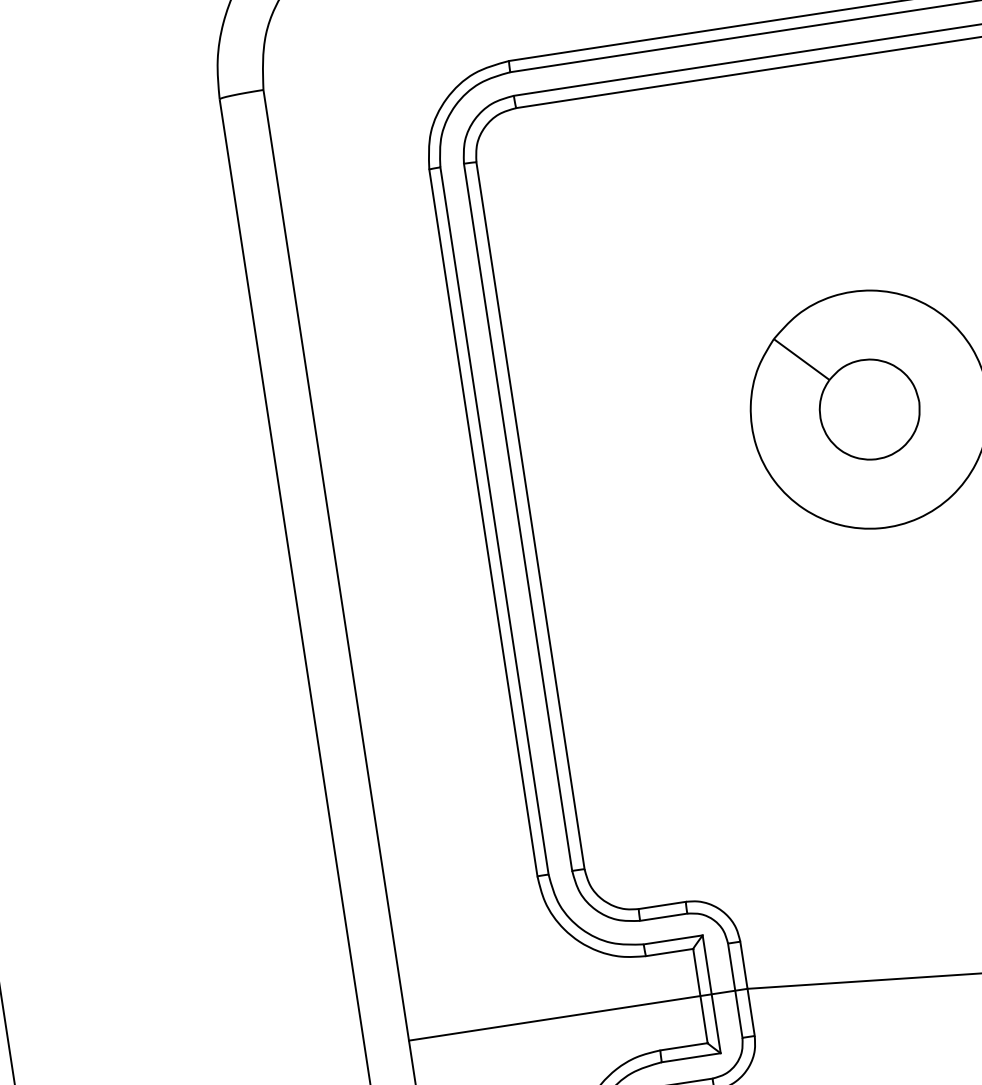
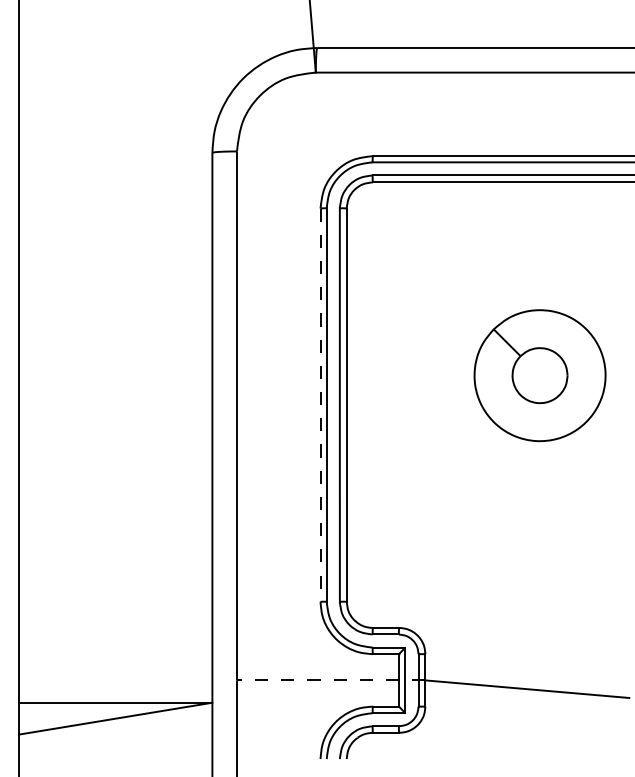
line: (483, 523) -> (320, 405), solid -> dashed
line: (577, 1015) -> (330, 680), solid -> dashed

